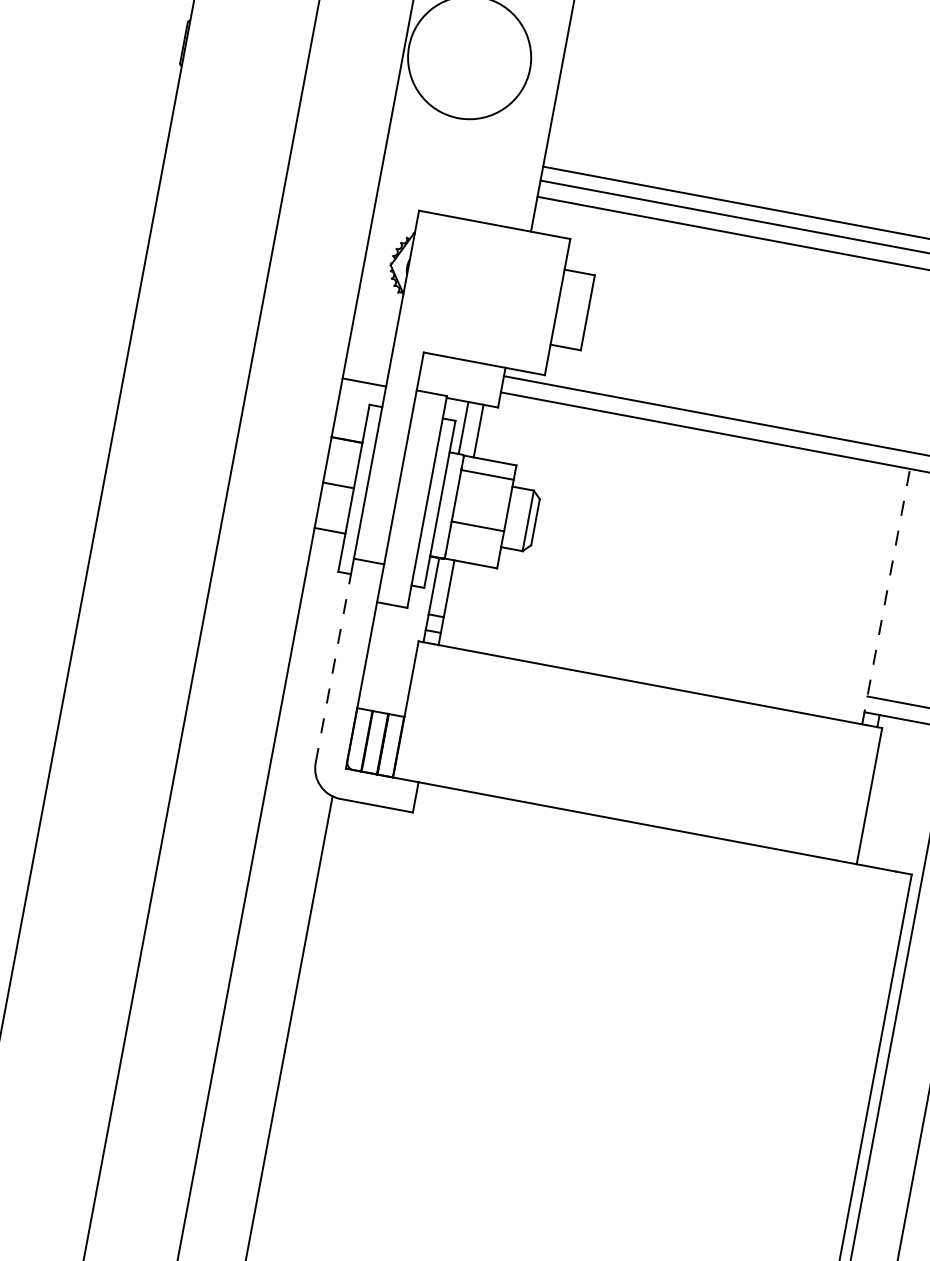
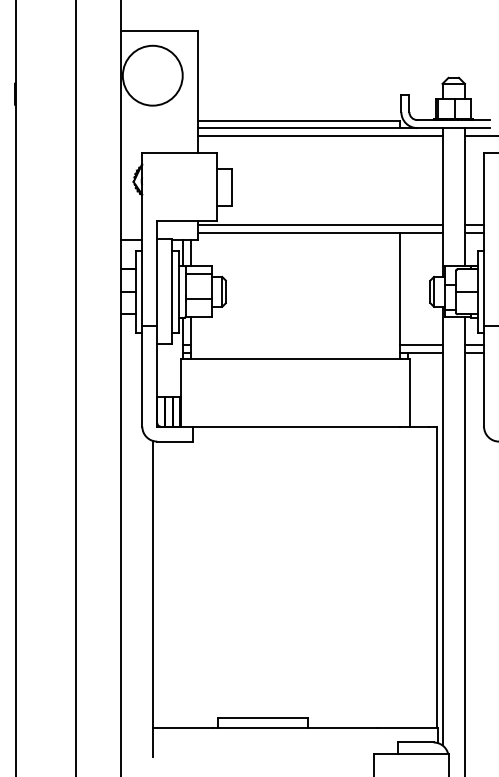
line: (887, 595) -> (400, 295), dashed -> solid
line: (333, 667) -> (142, 379), dashed -> solid

